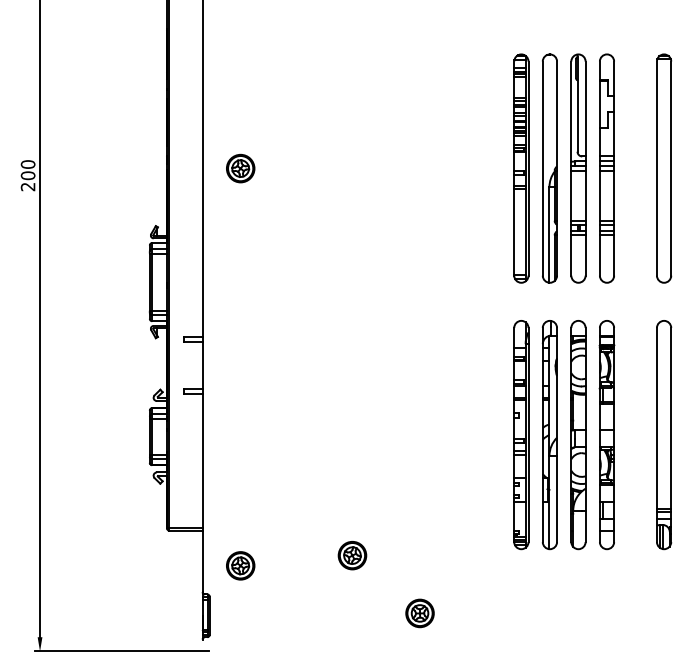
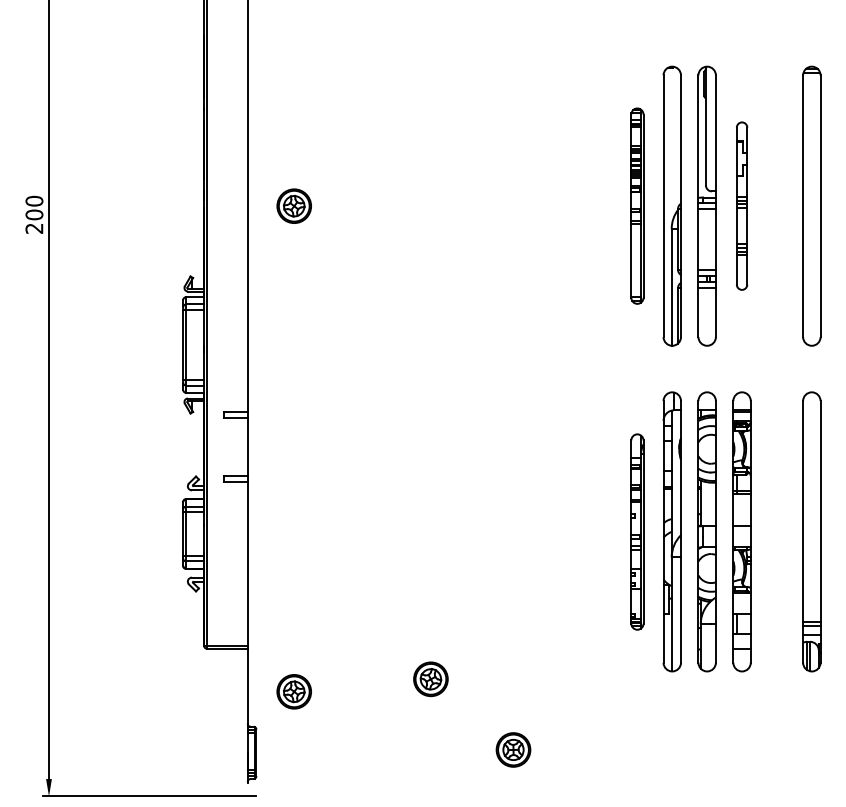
part: (521, 168) -> (637, 206), size x0.7
part: (606, 168) -> (741, 206), size x0.6
part: (521, 435) -> (637, 532), size x0.7

